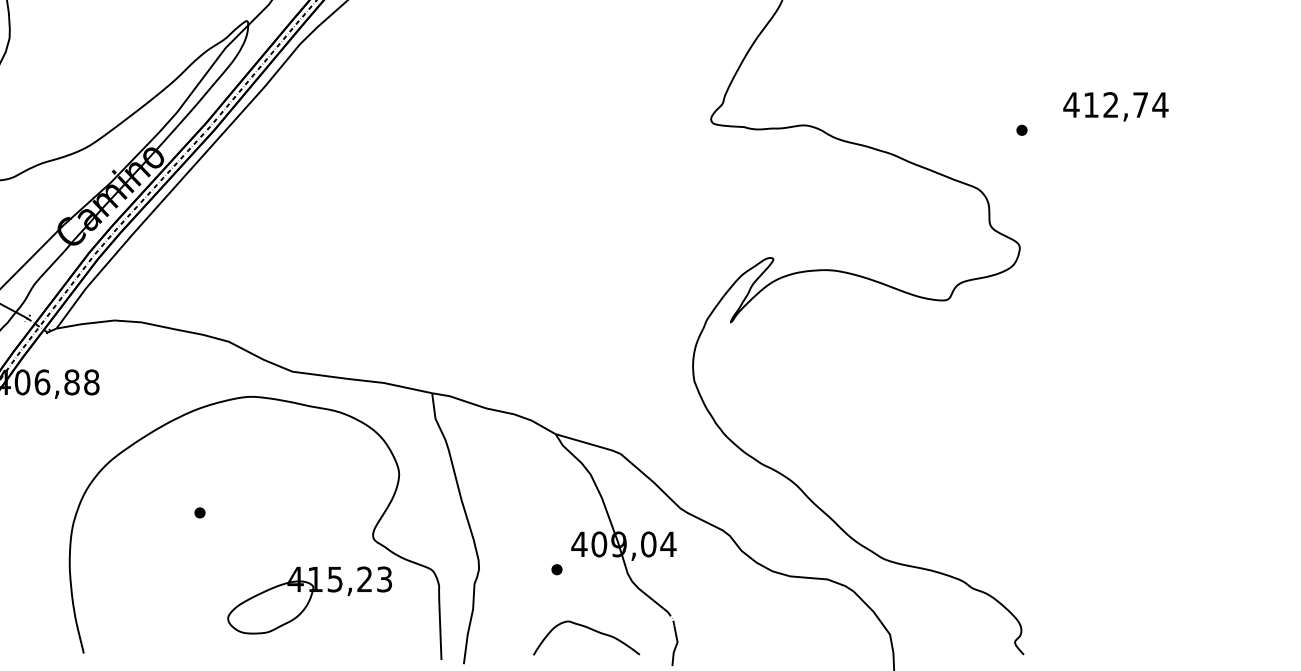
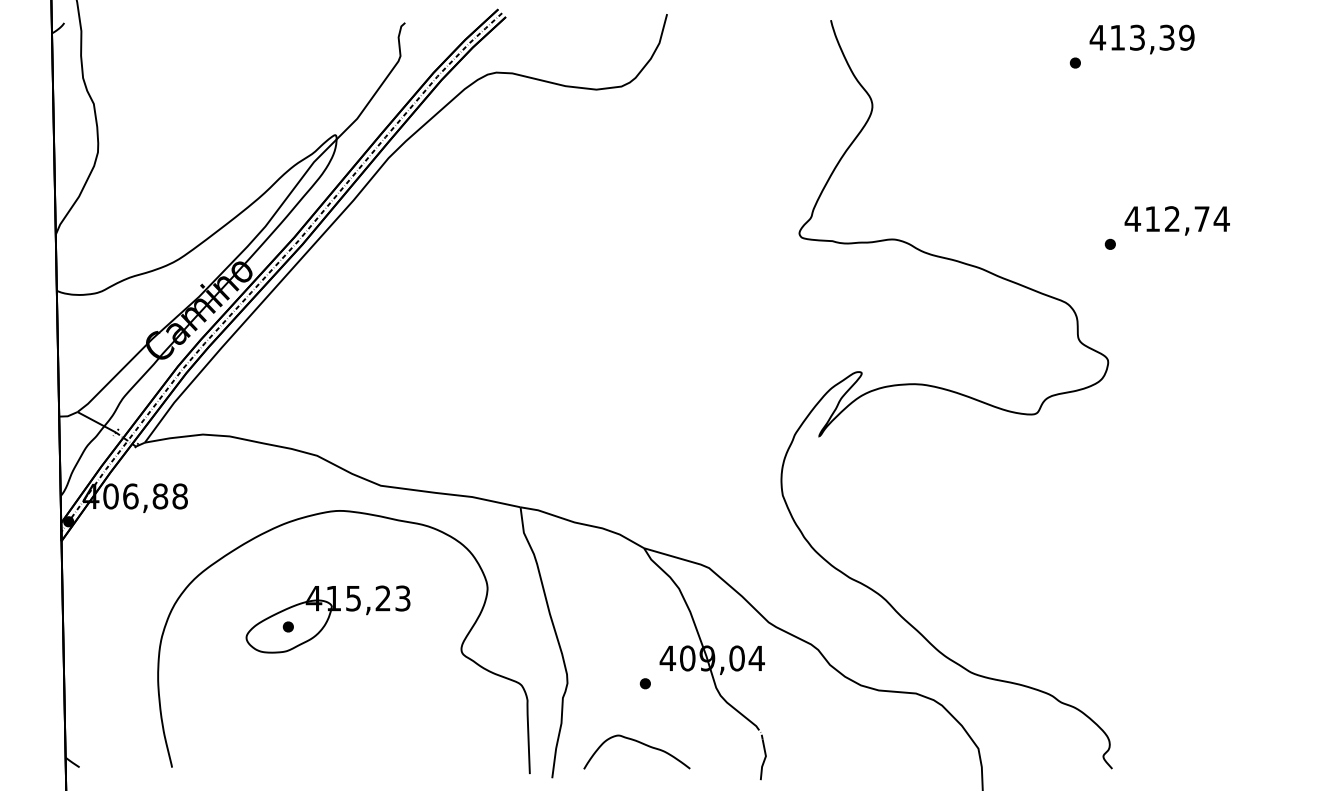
text: (1115, 106) -> (1176, 220), moved
part: (309, 600) -> (327, 619), moved
curve: (589, 629) -> (639, 743), moved

